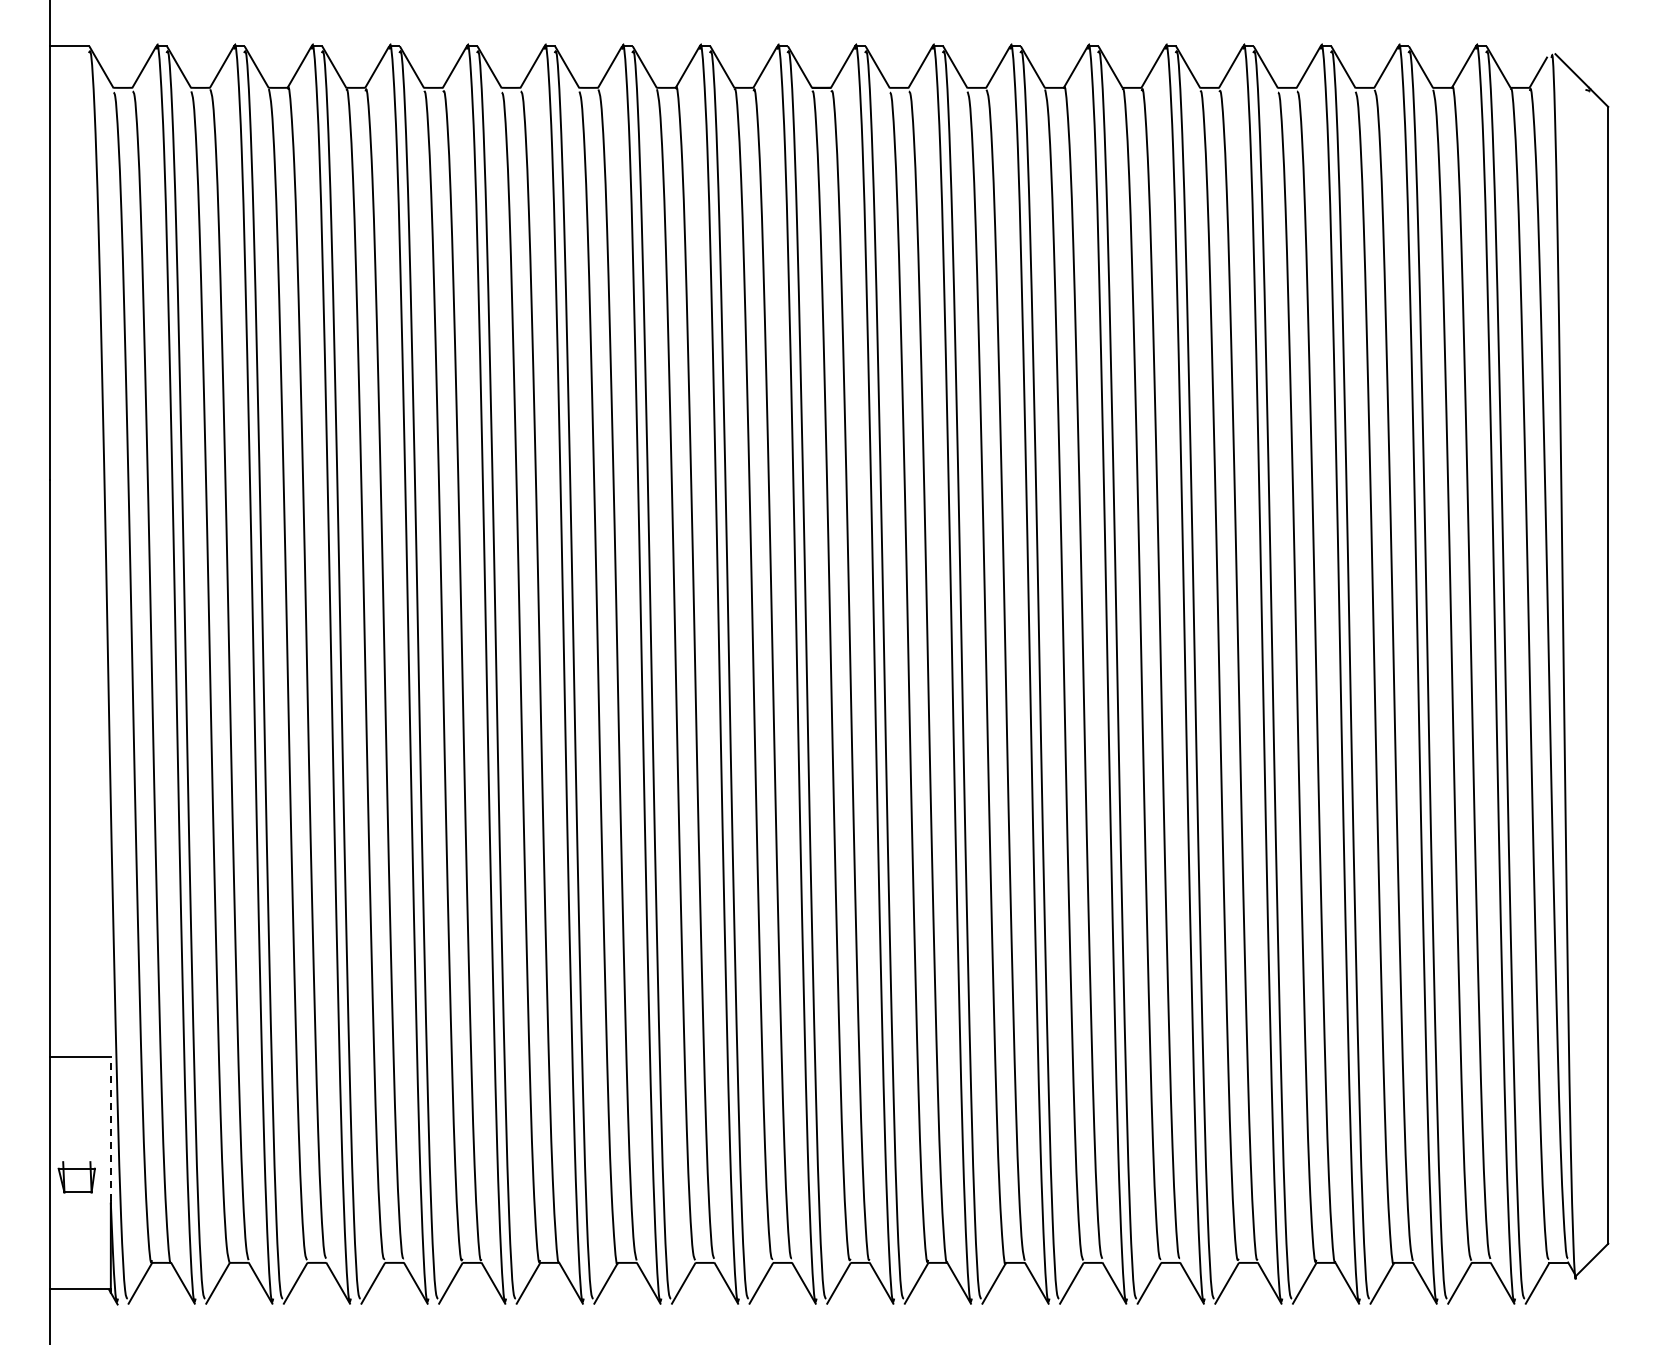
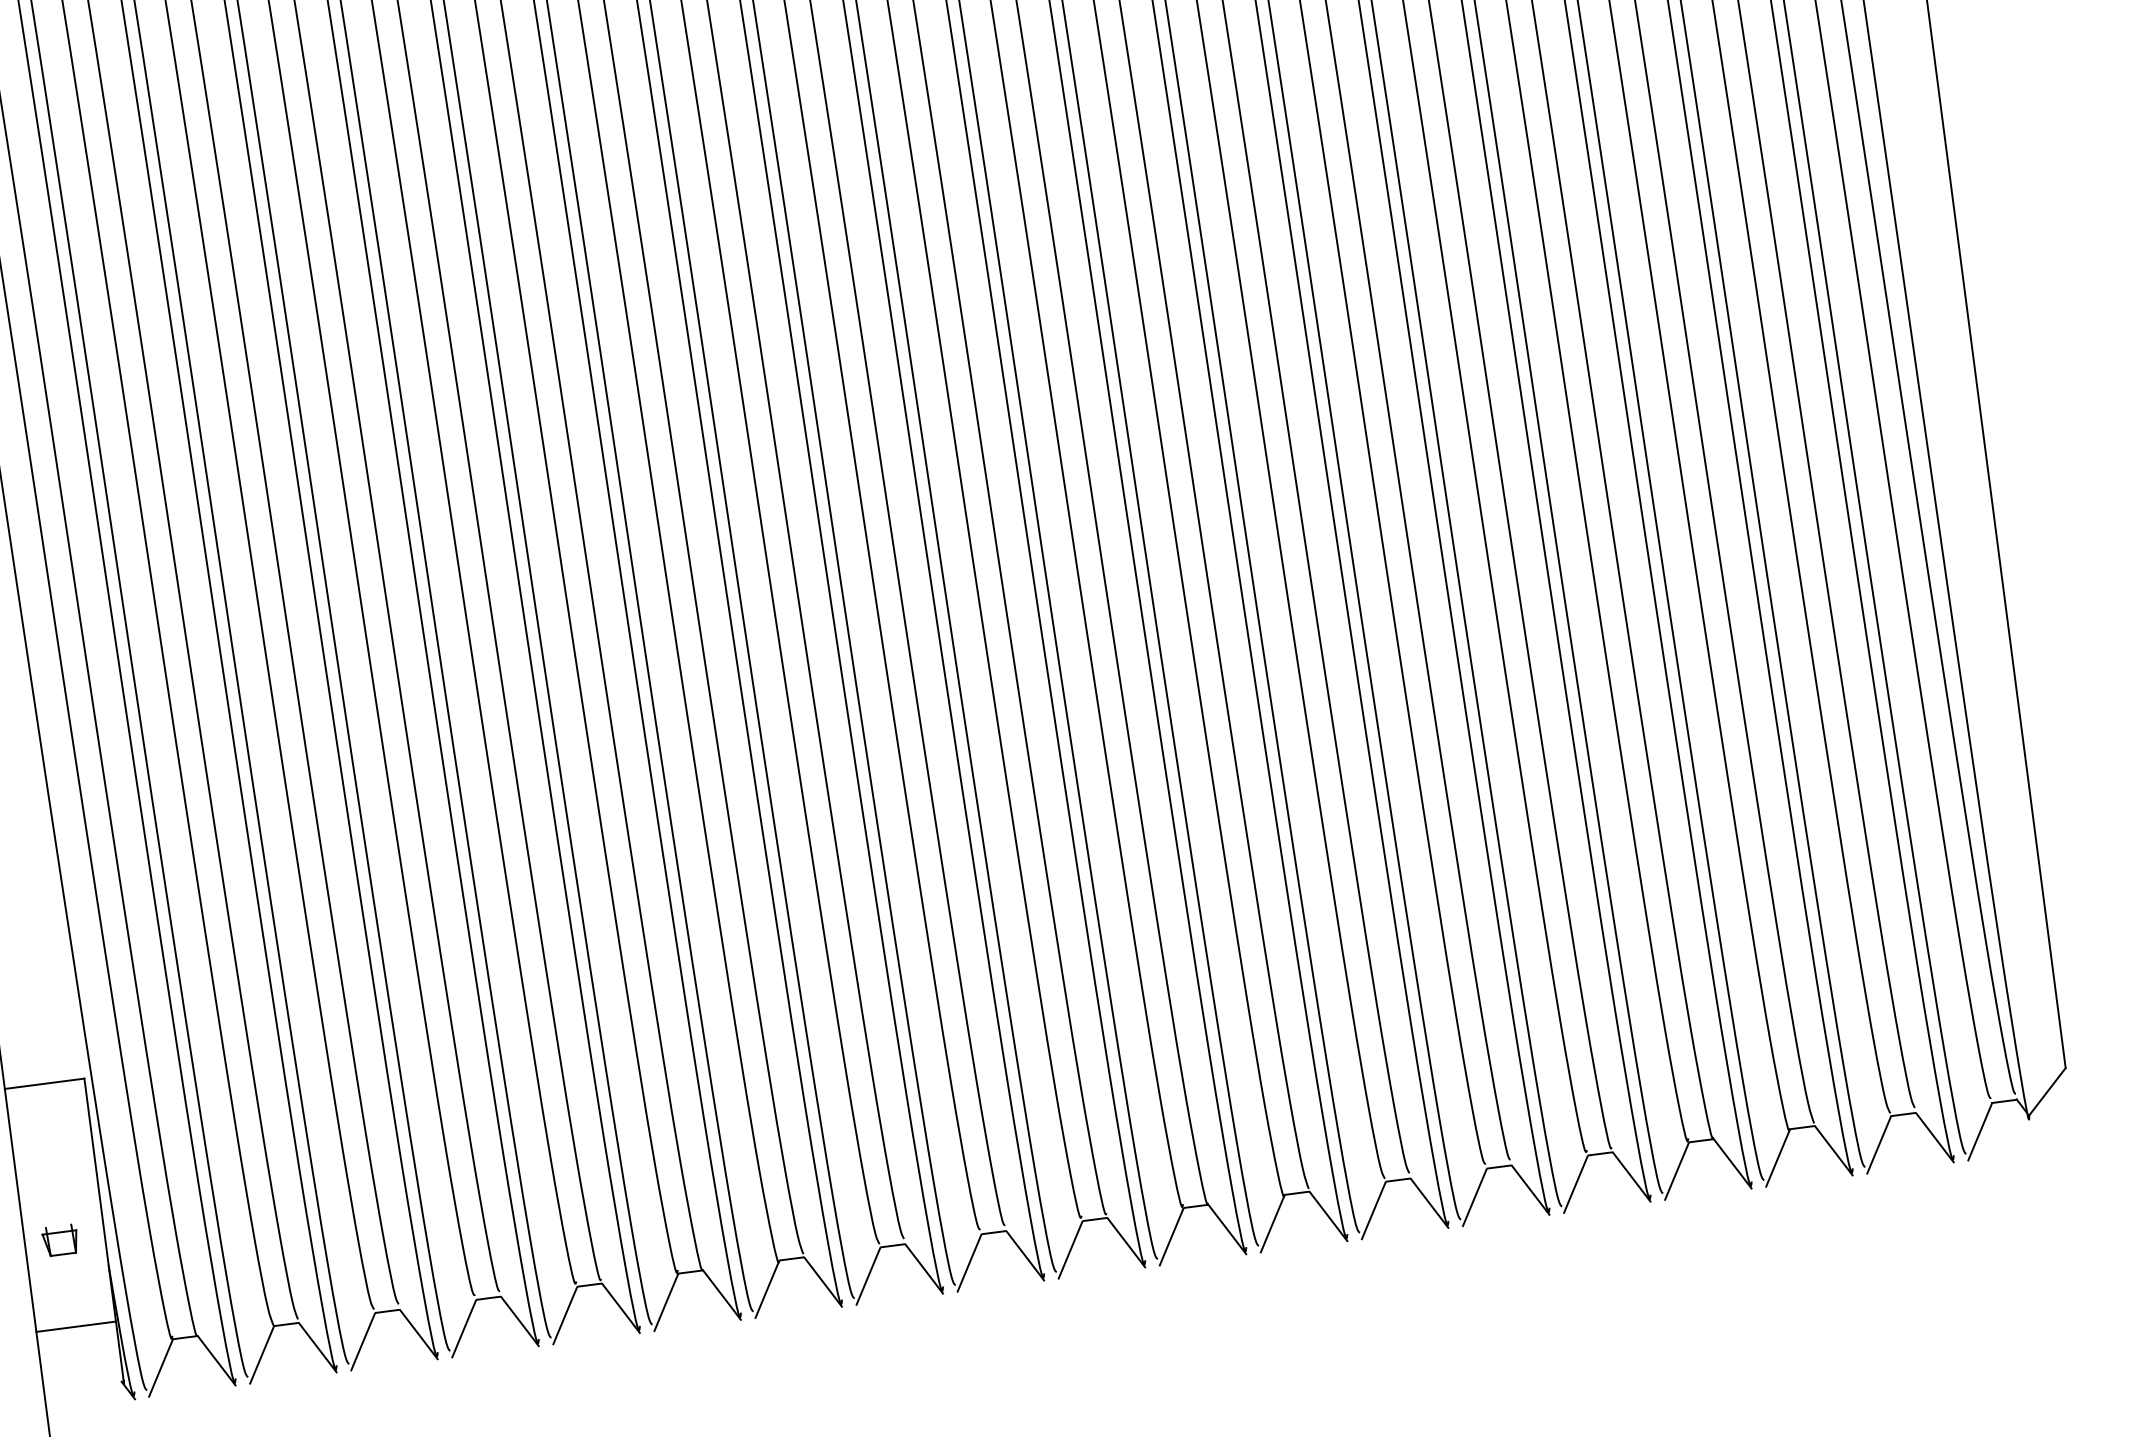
line: (110, 1128) -> (96, 1171), dashed -> solid
part: (76, 1176) -> (59, 1239), size x0.71
line: (79, 1288) -> (75, 1326), moved

